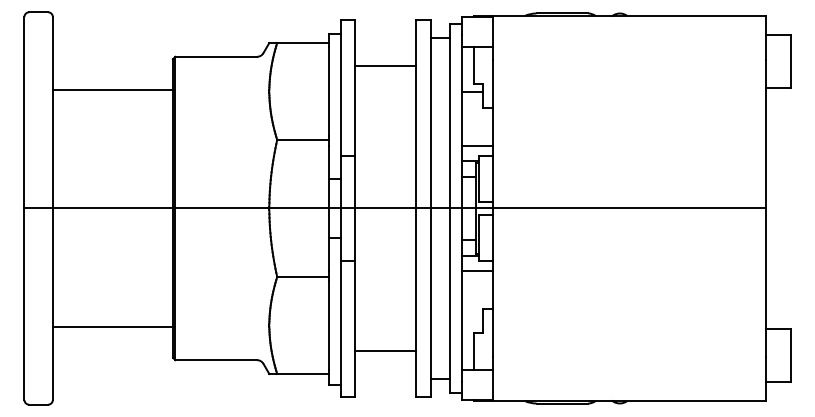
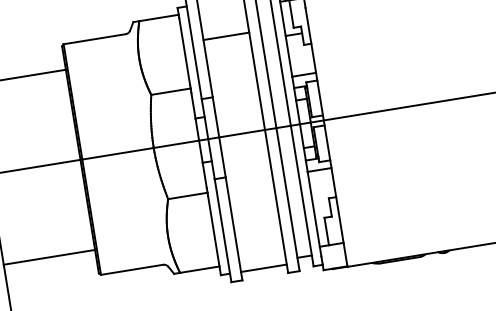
line: (385, 66) -> (226, 36), moved
line: (385, 350) -> (263, 268), moved

